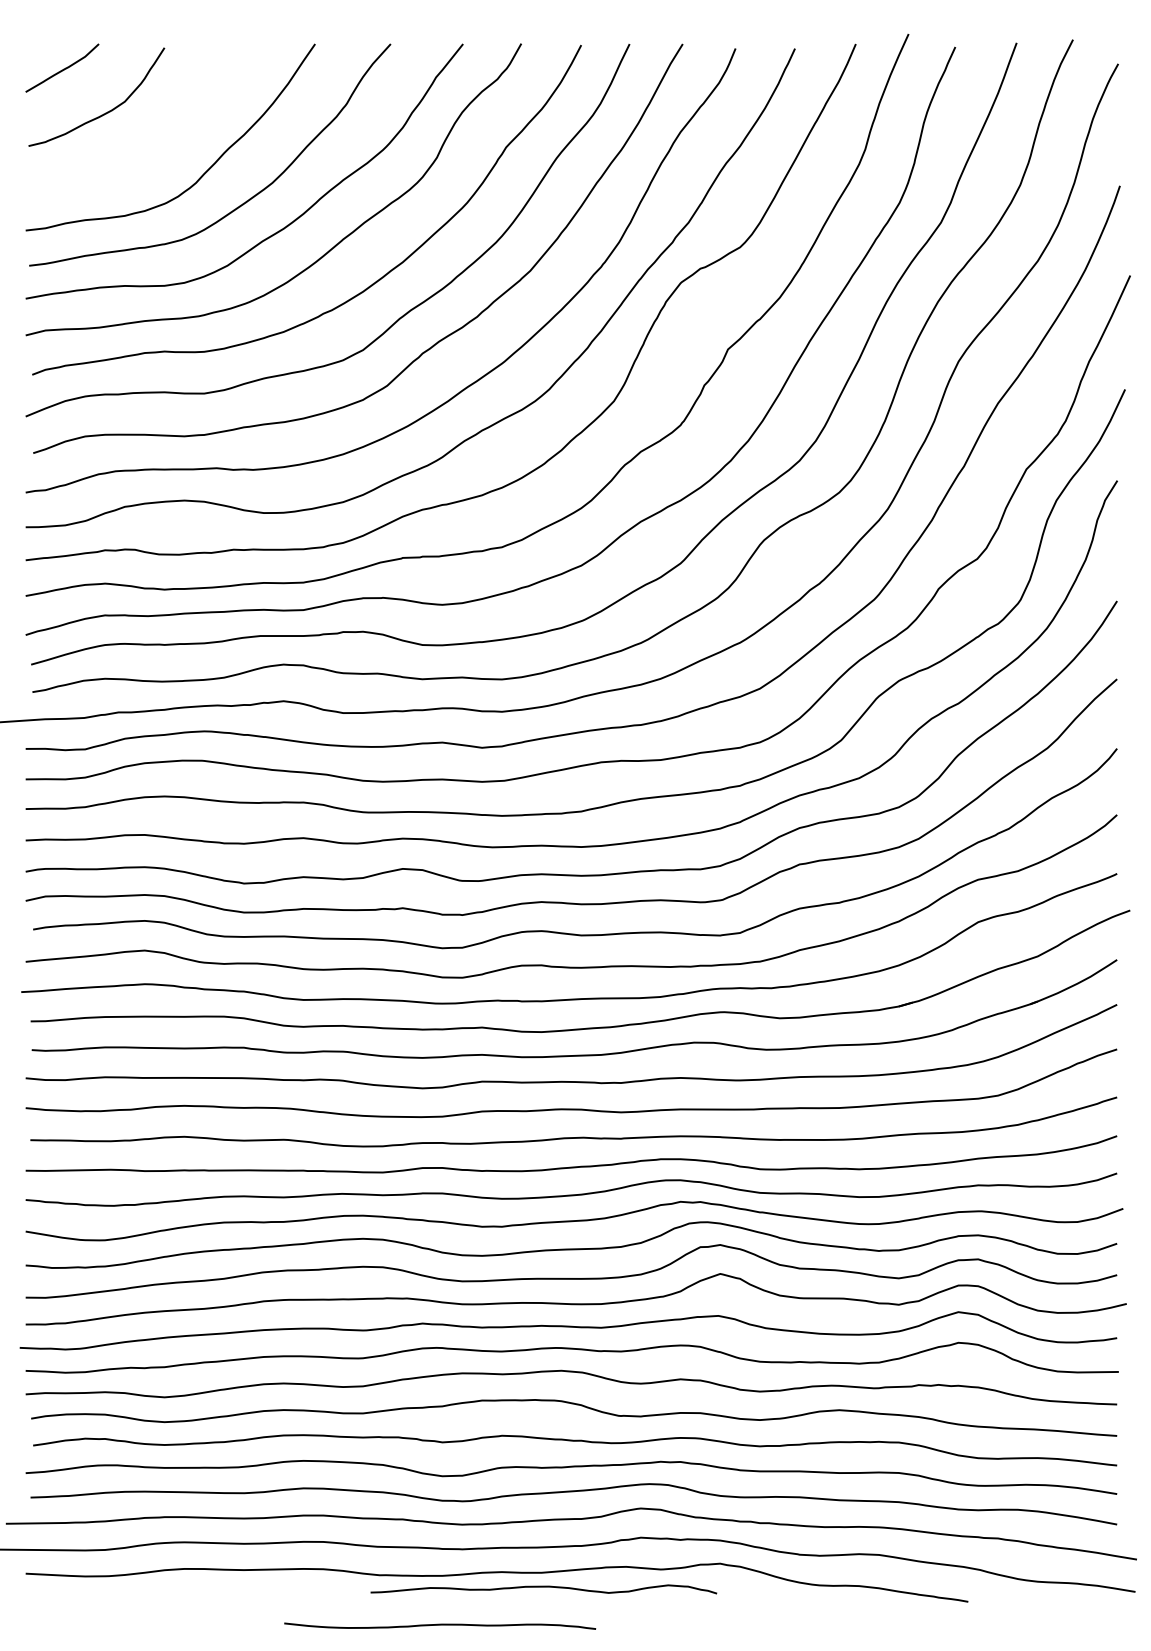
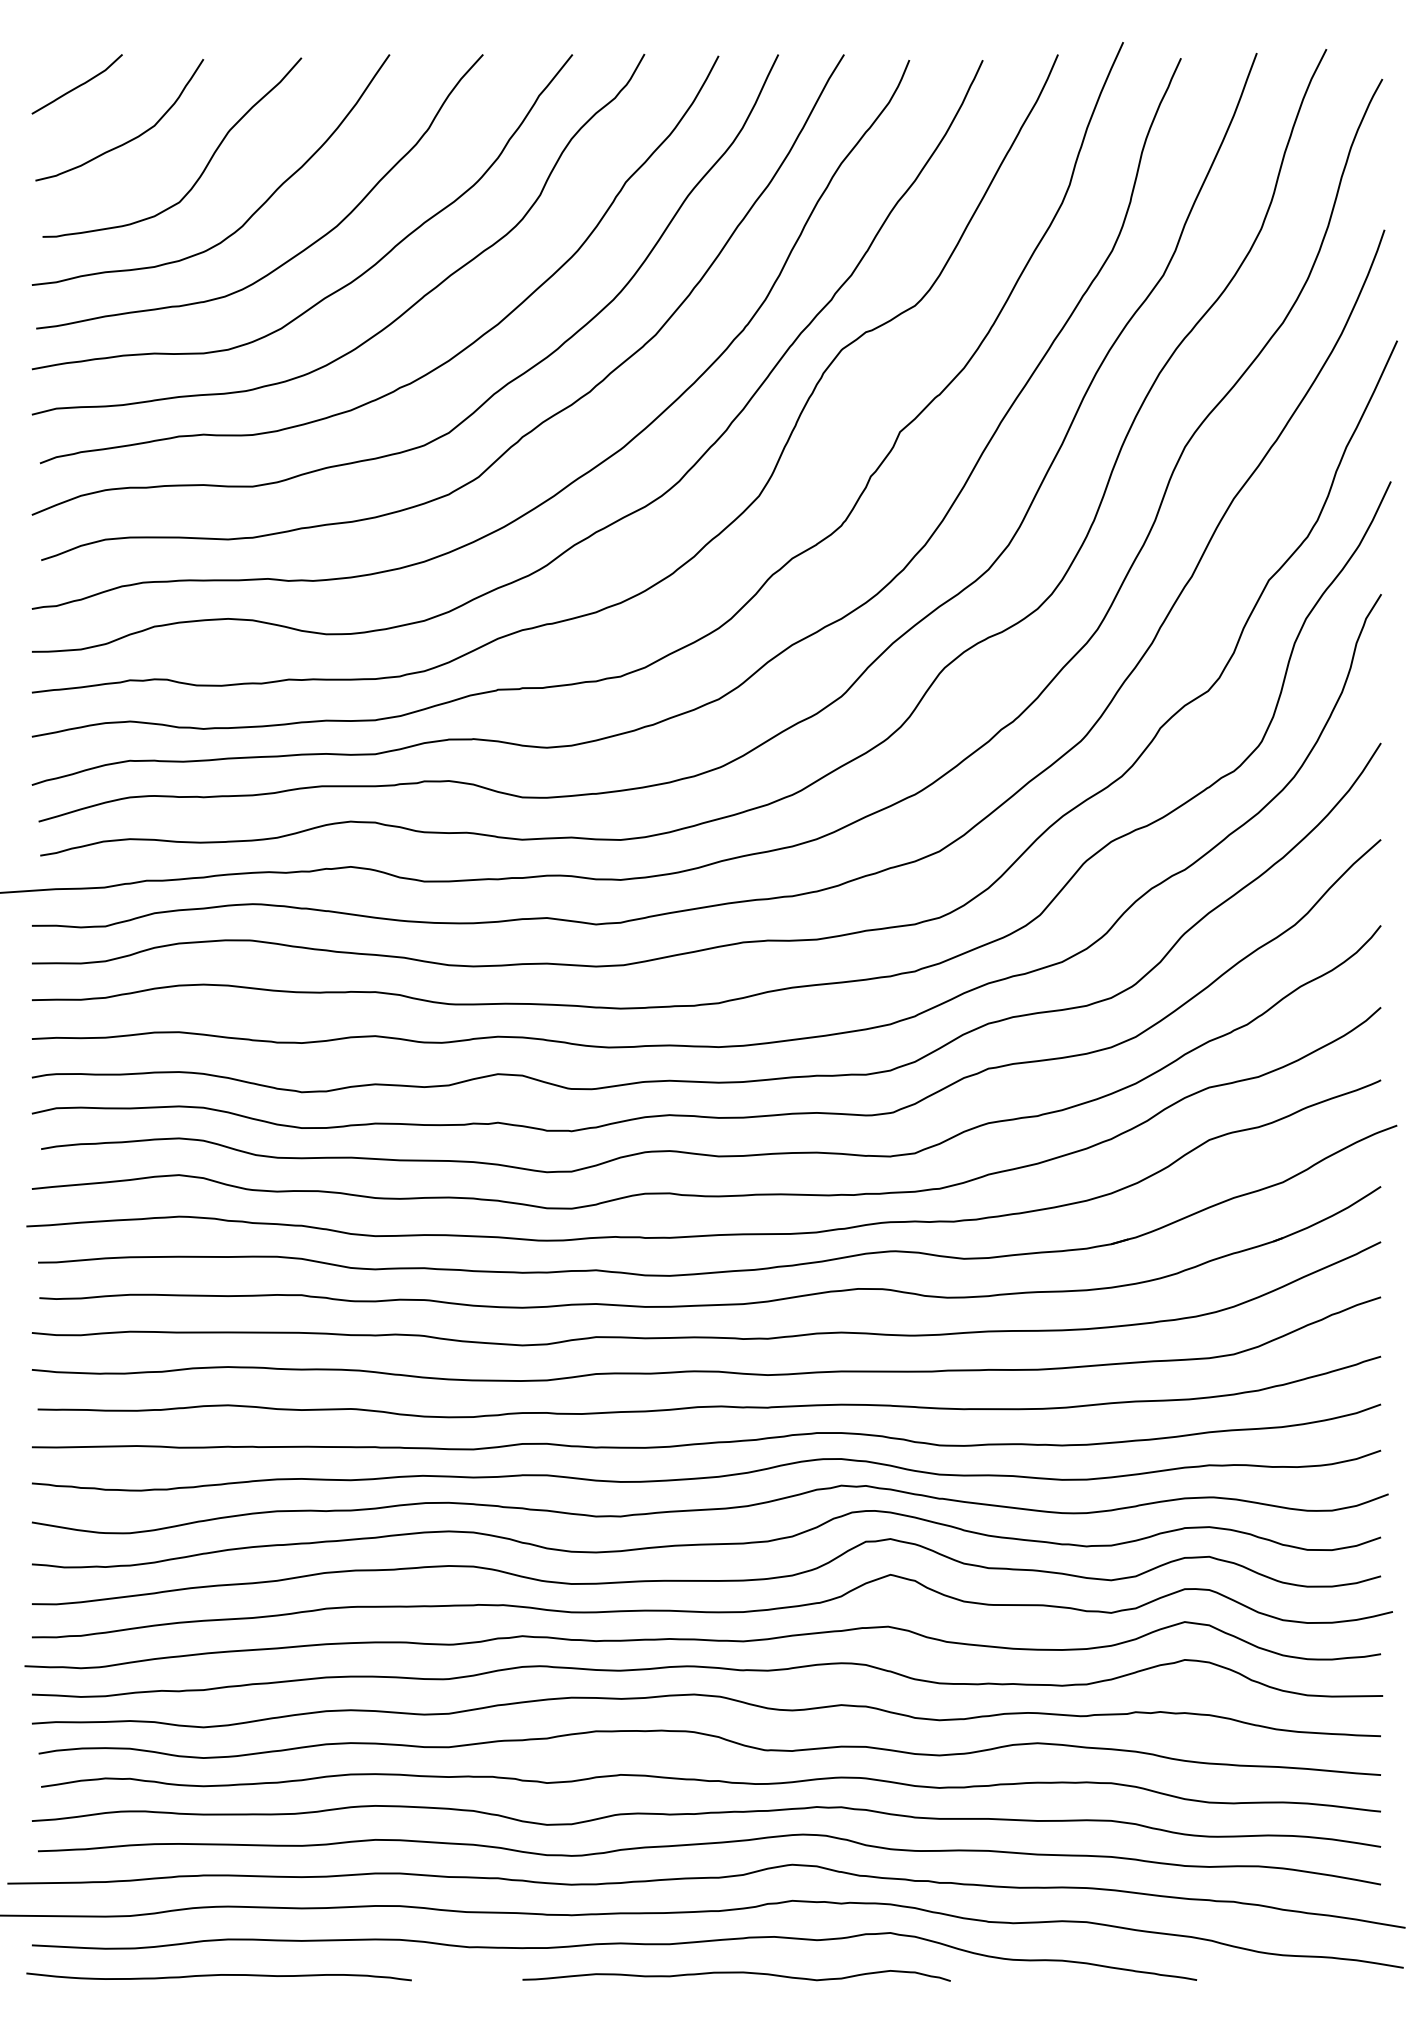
curve: (164, 136) -> (203, 168), added
curve: (543, 1587) -> (736, 1973), moved
curve: (440, 1625) -> (219, 1976), moved

